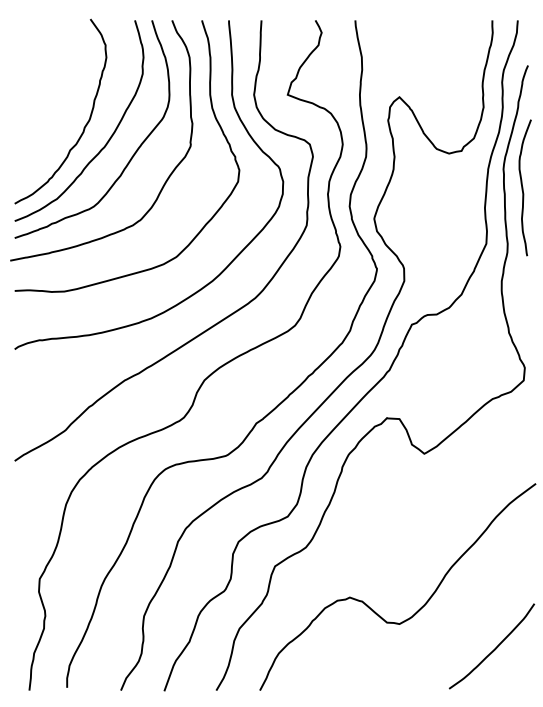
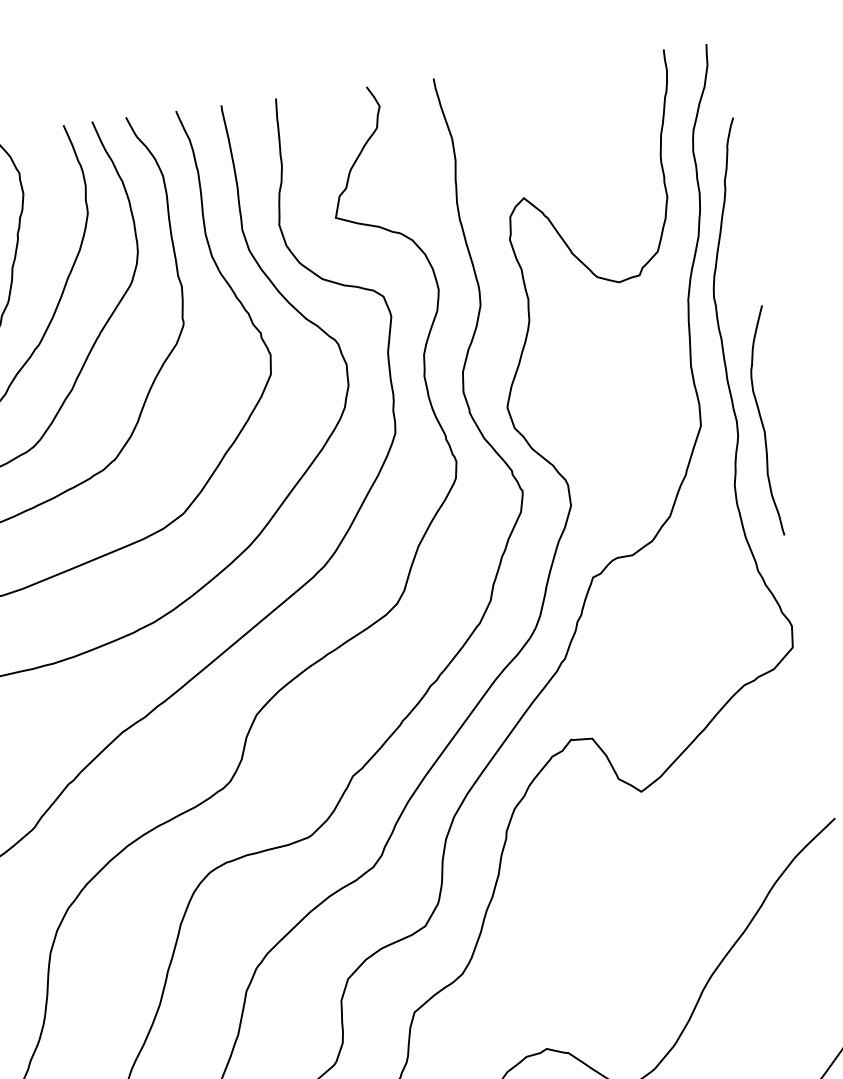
curve: (523, 187) -> (763, 420), moved

